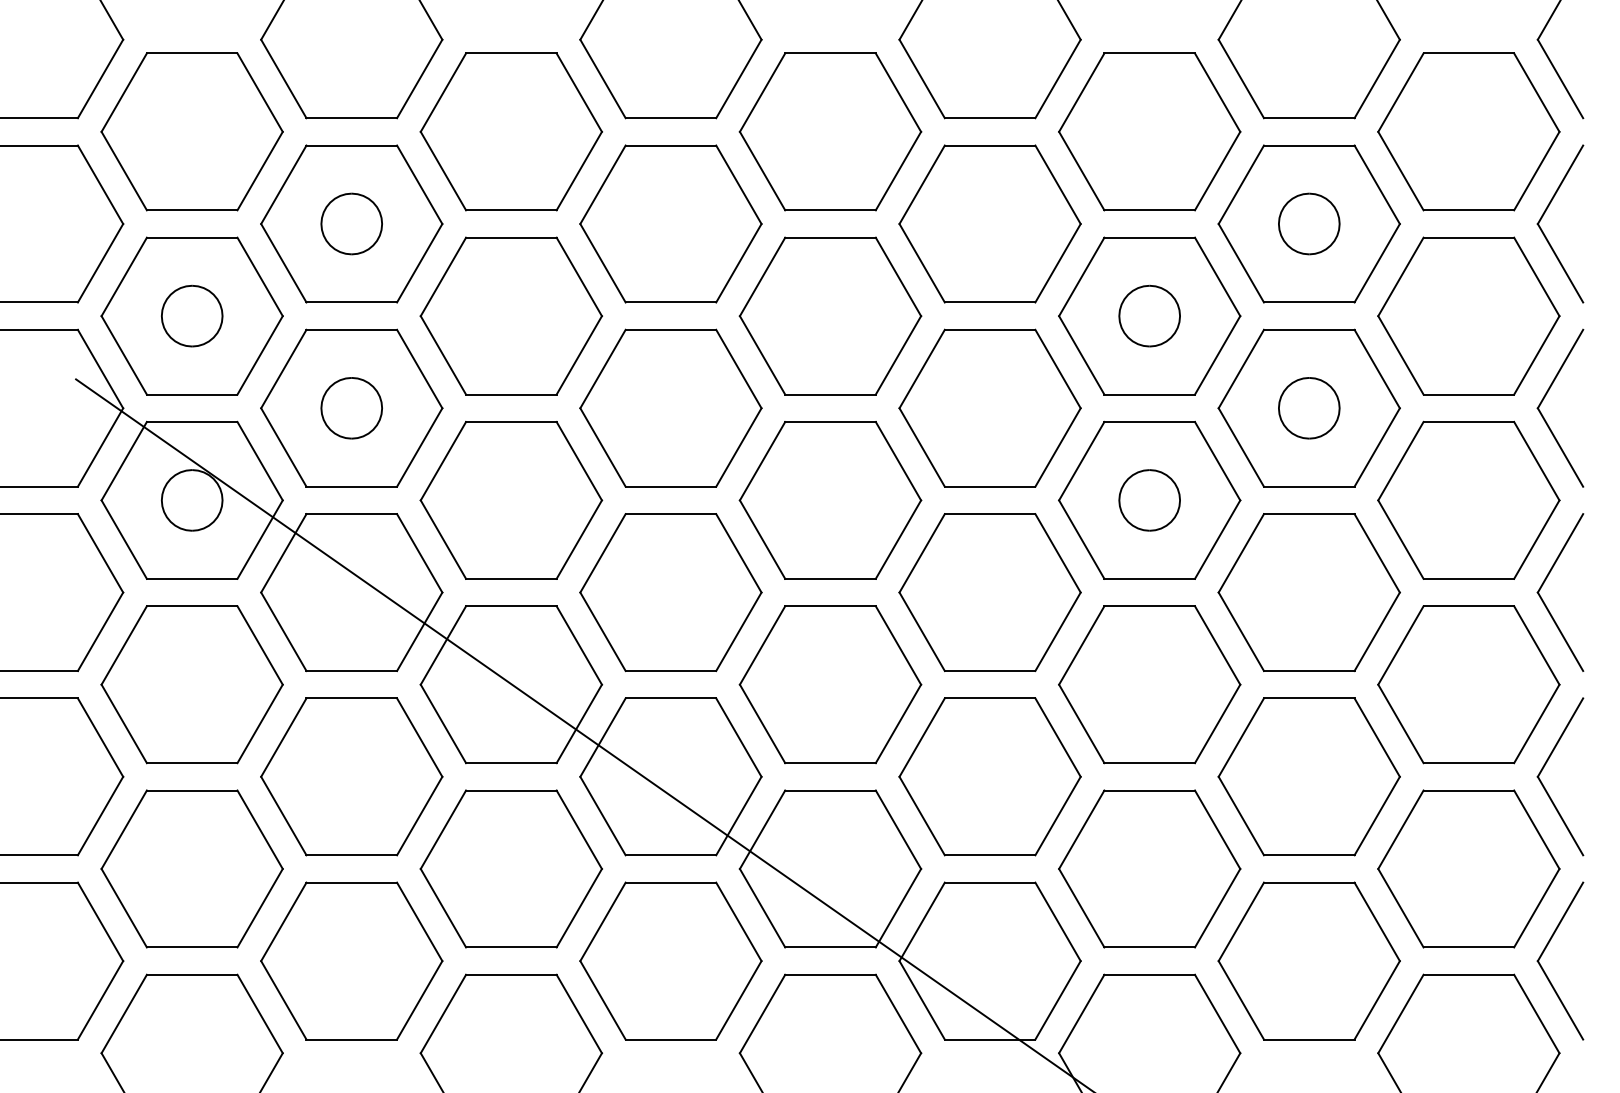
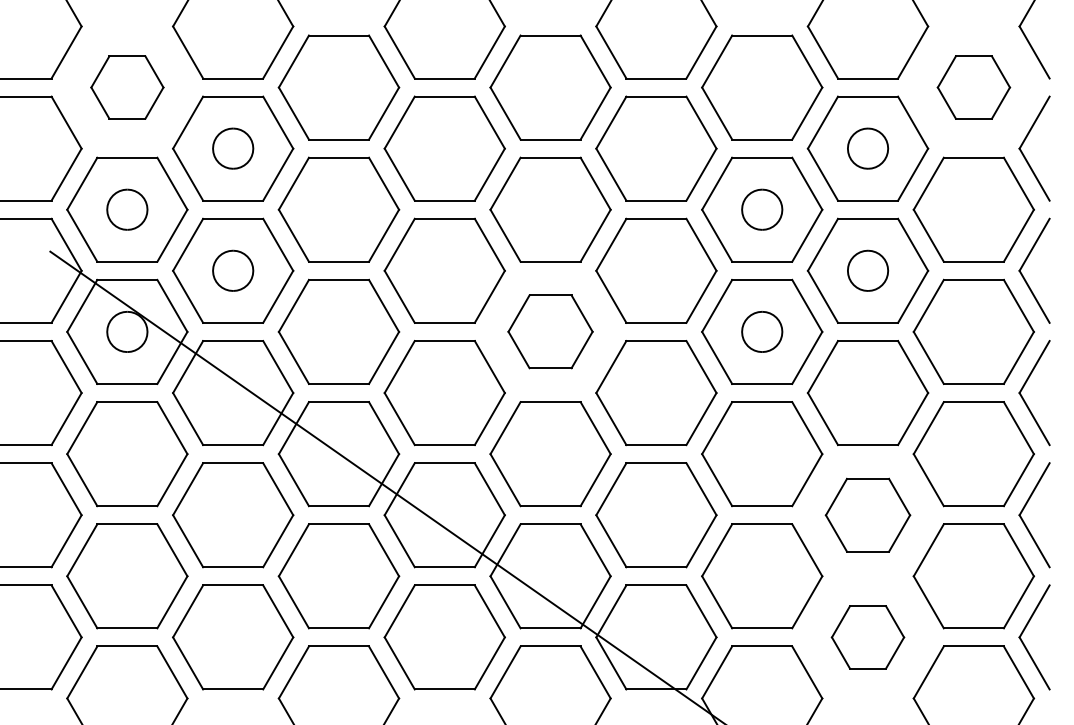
part: (192, 131) -> (127, 87), size x0.6
part: (1468, 131) -> (973, 87), size x0.6
part: (830, 499) -> (550, 331), size x0.7
part: (1308, 777) -> (867, 515), size x0.7
part: (1308, 961) -> (867, 637), size x0.6

